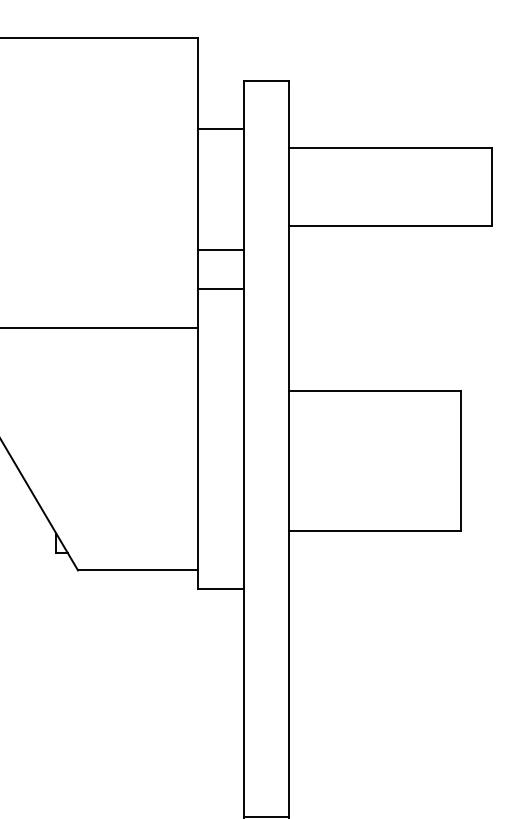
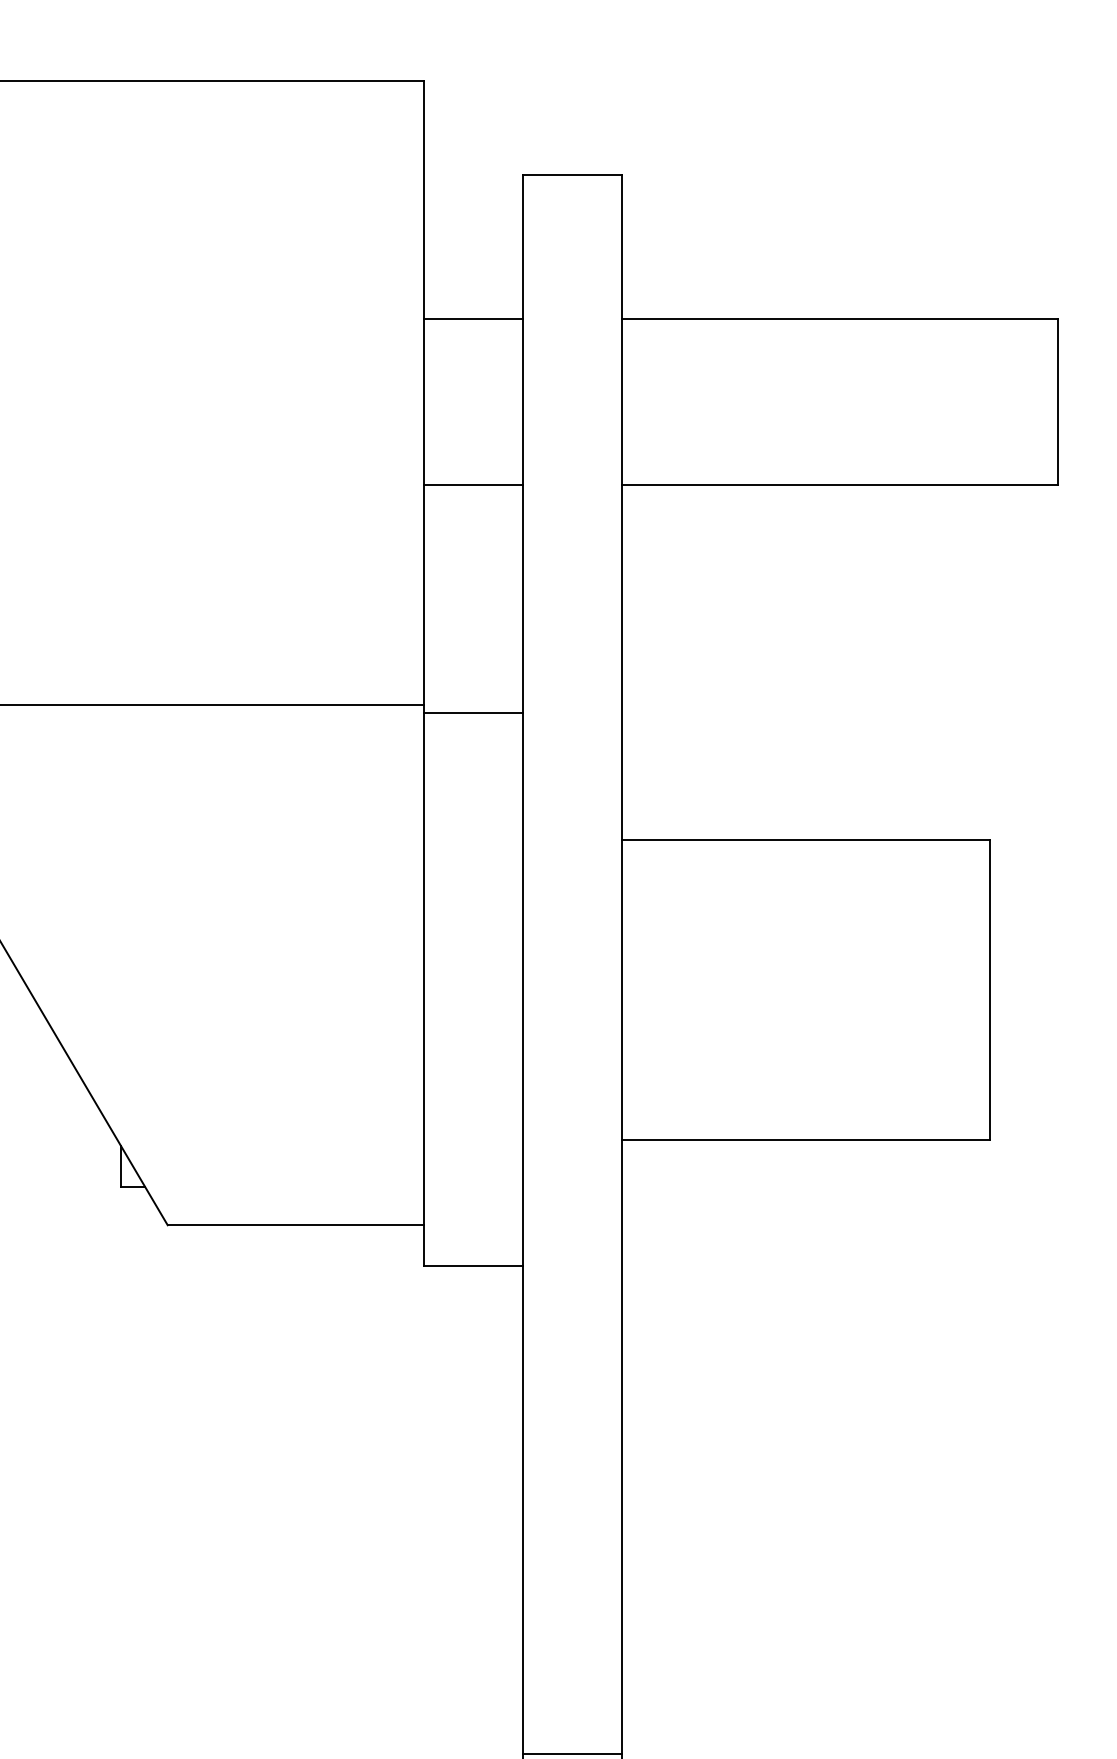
line: (220, 129) -> (473, 318), moved
line: (220, 249) -> (473, 484), moved
line: (220, 289) -> (473, 714), moved

